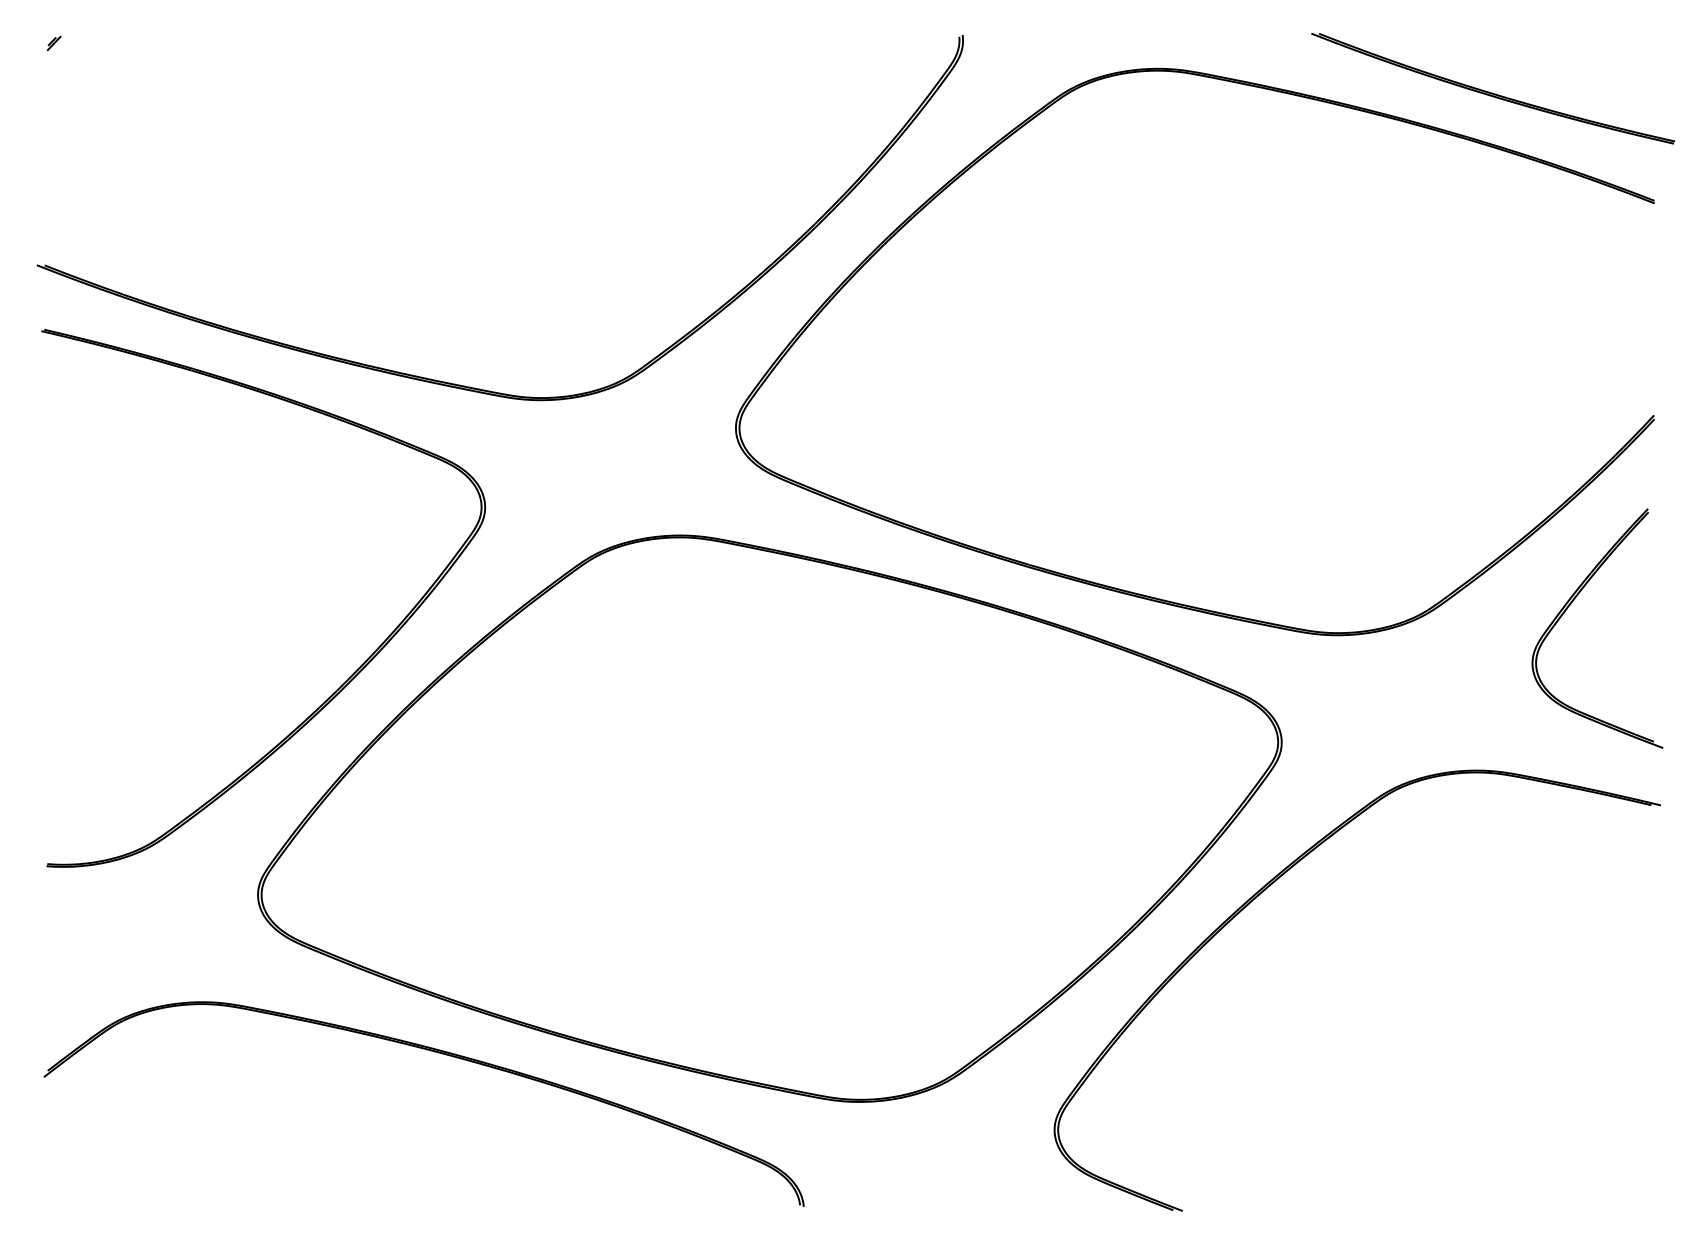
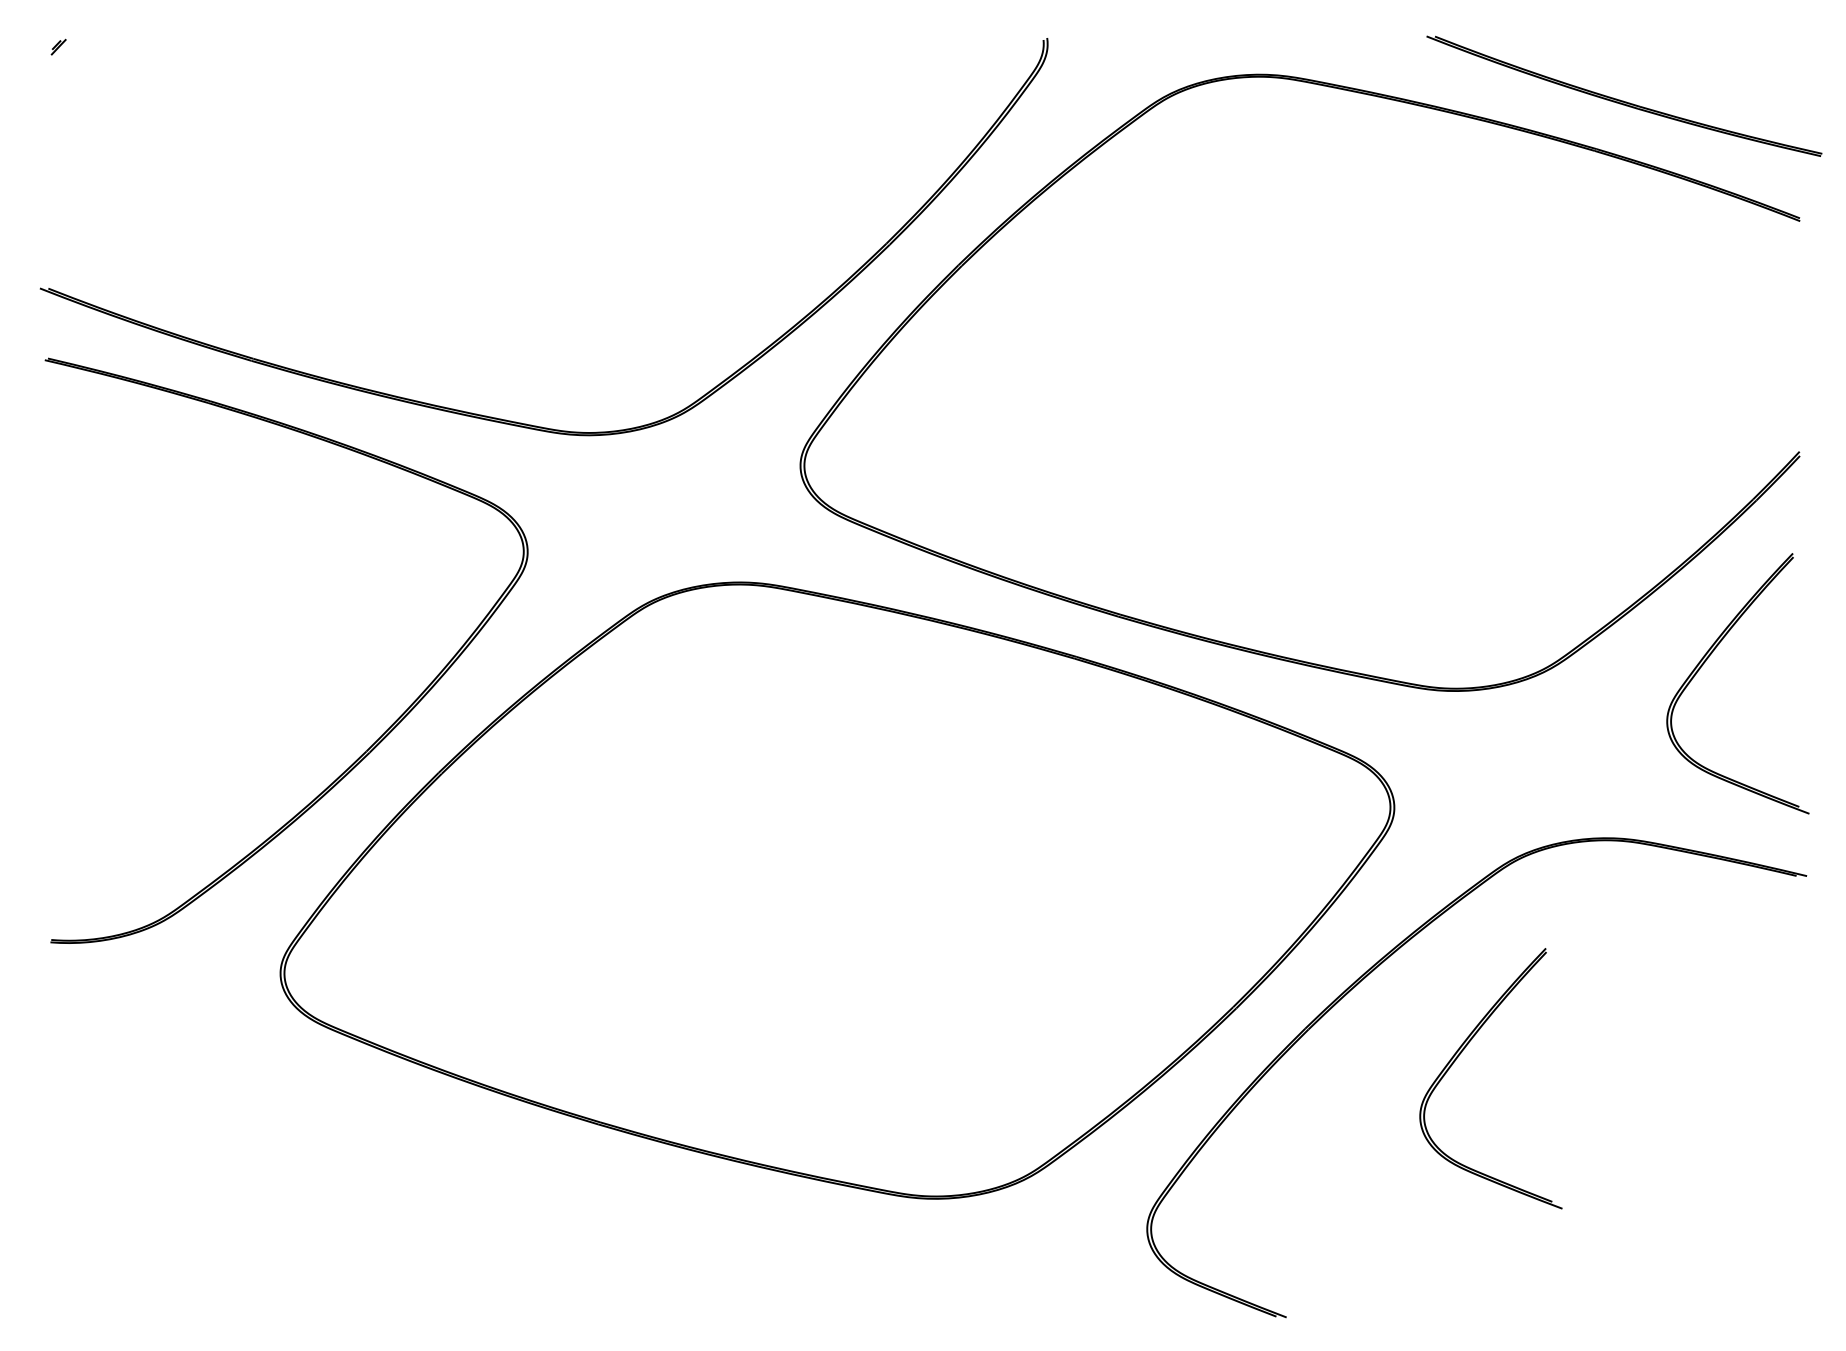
part: (1344, 967) -> (1462, 1052), added
part: (434, 1052) -> (472, 1144), removed

